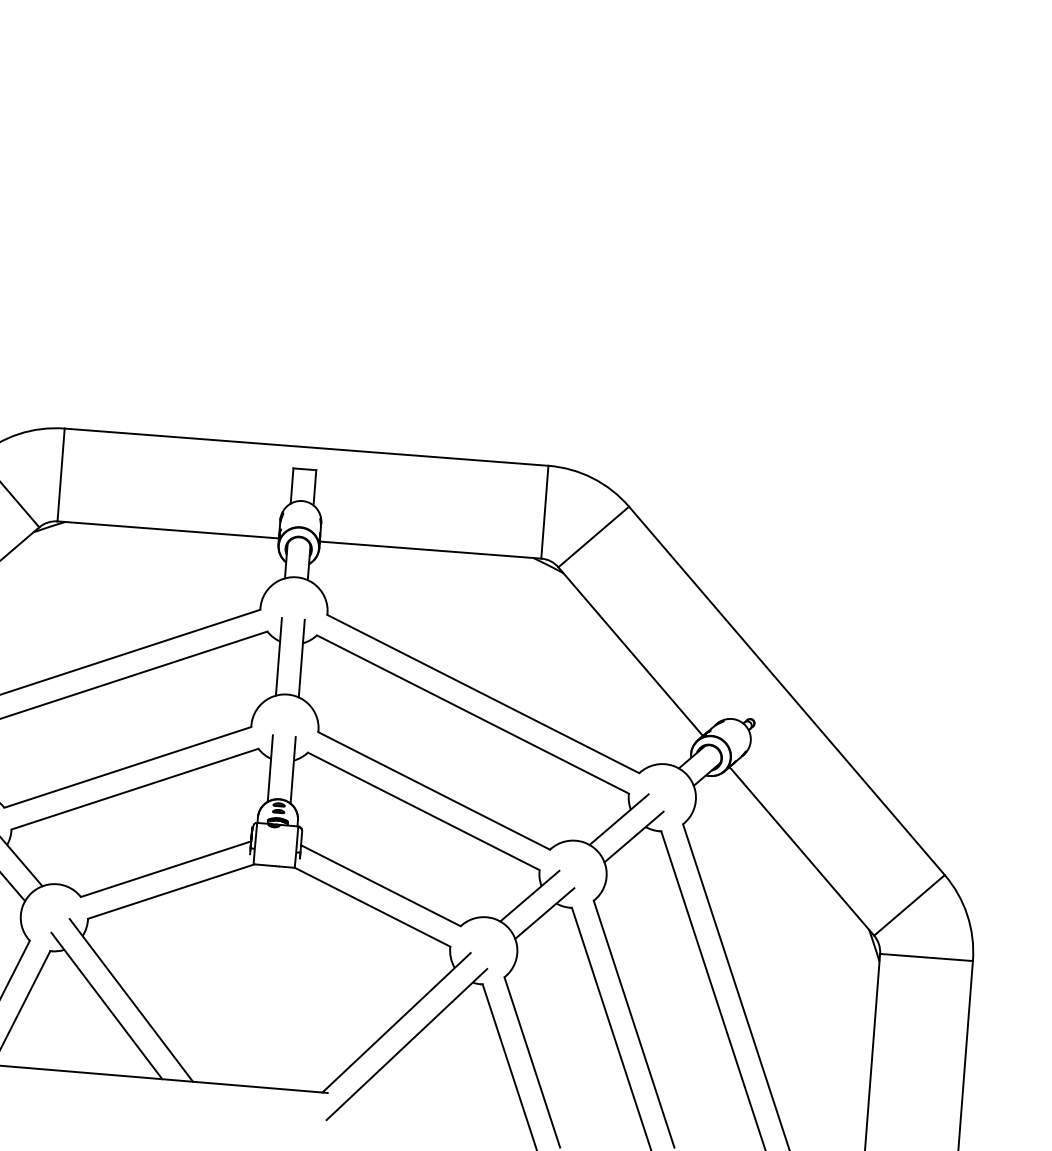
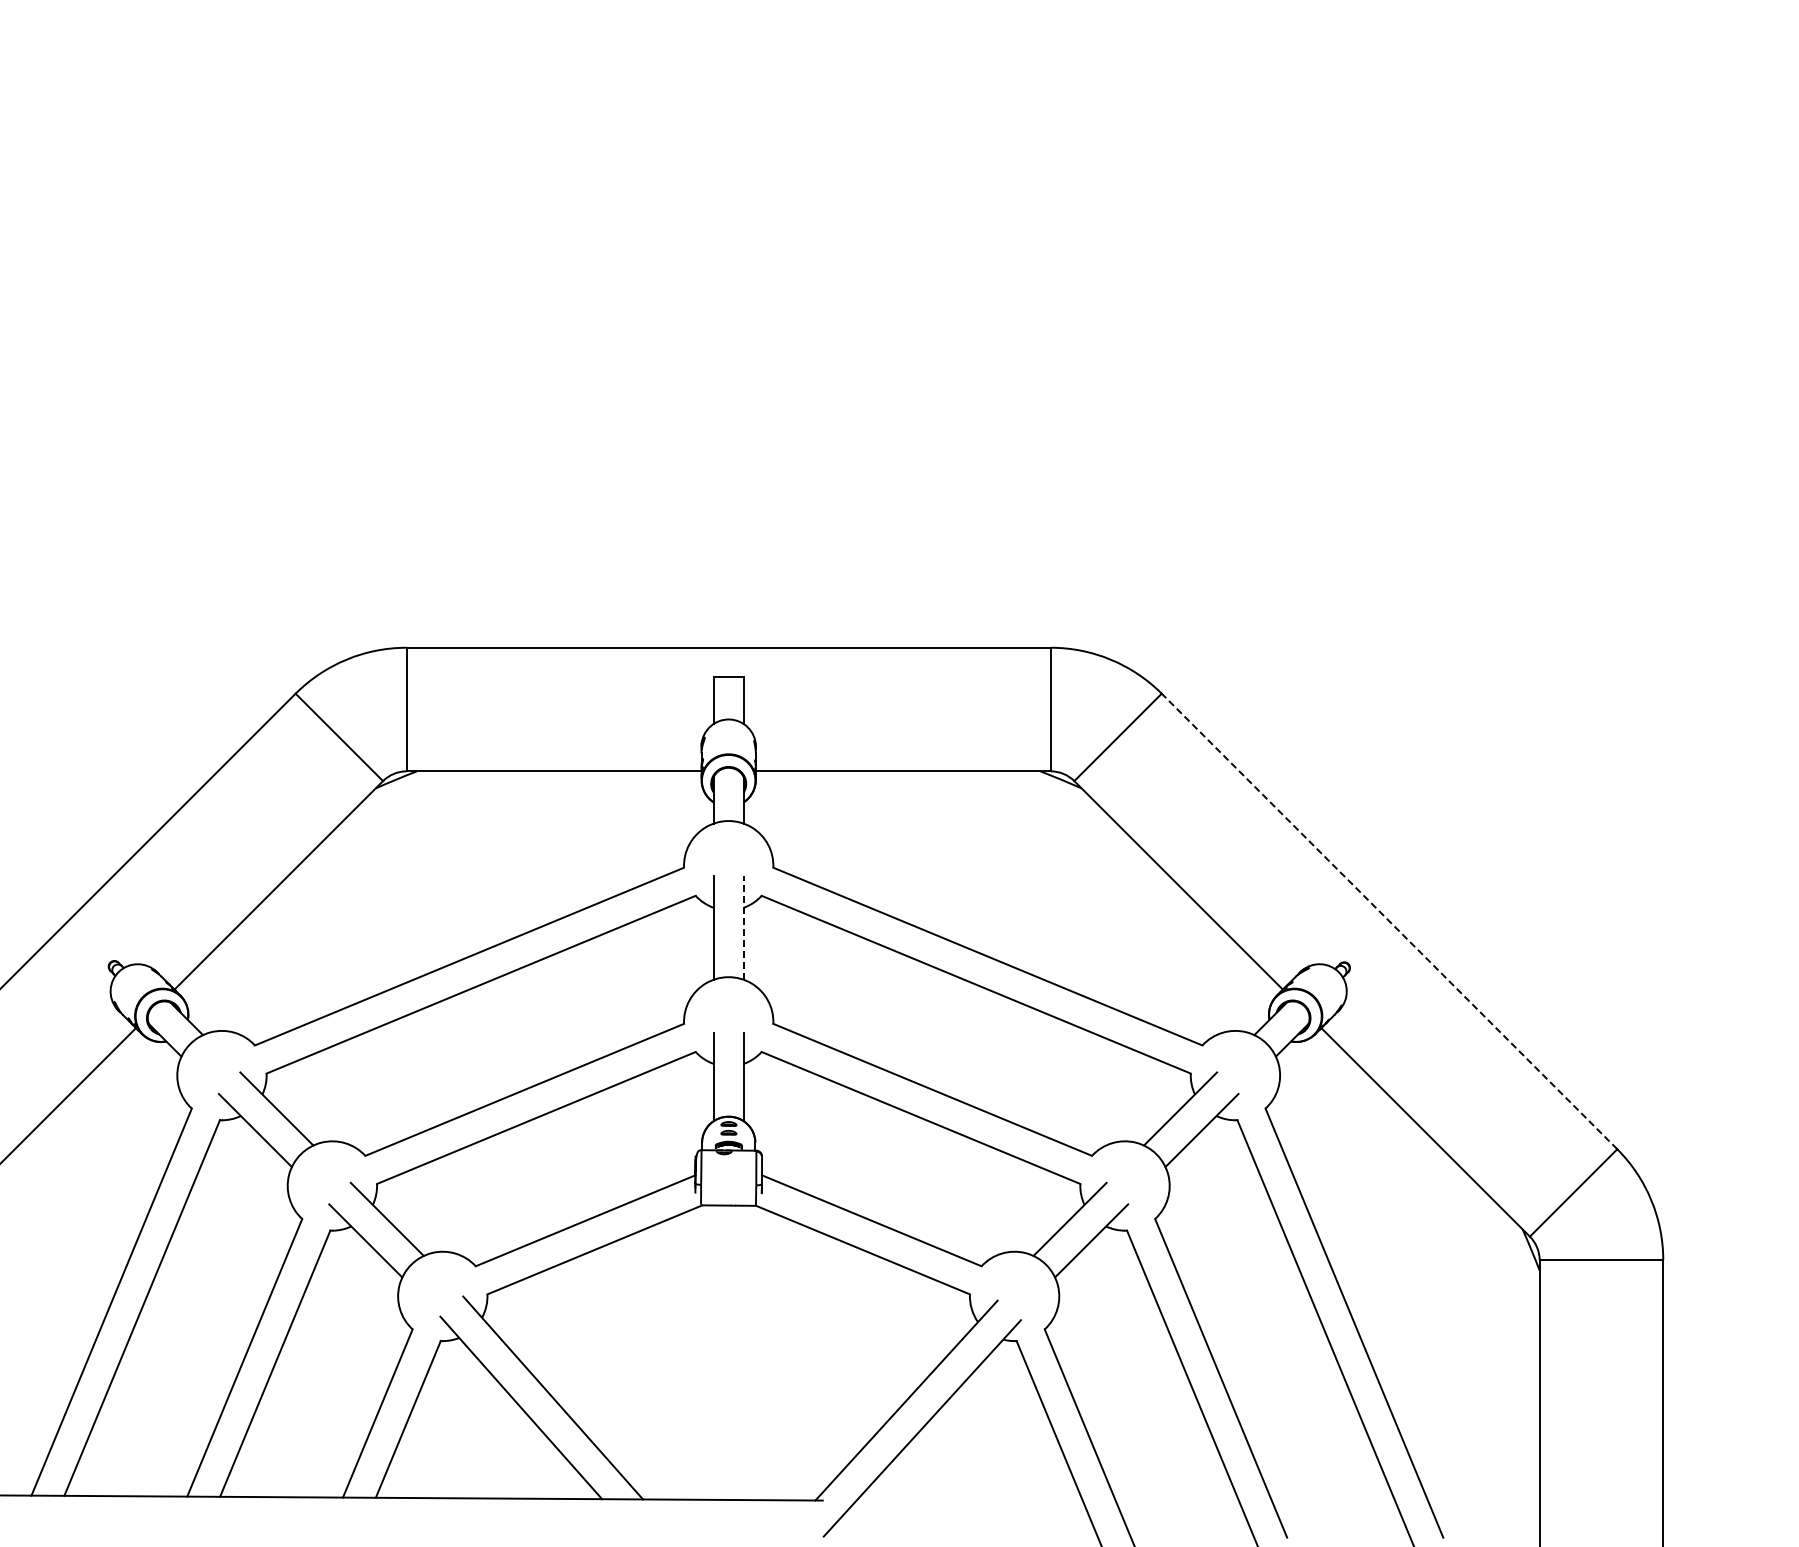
line: (301, 658) -> (743, 928), solid -> dashed
line: (786, 690) -> (1389, 921), solid -> dashed

